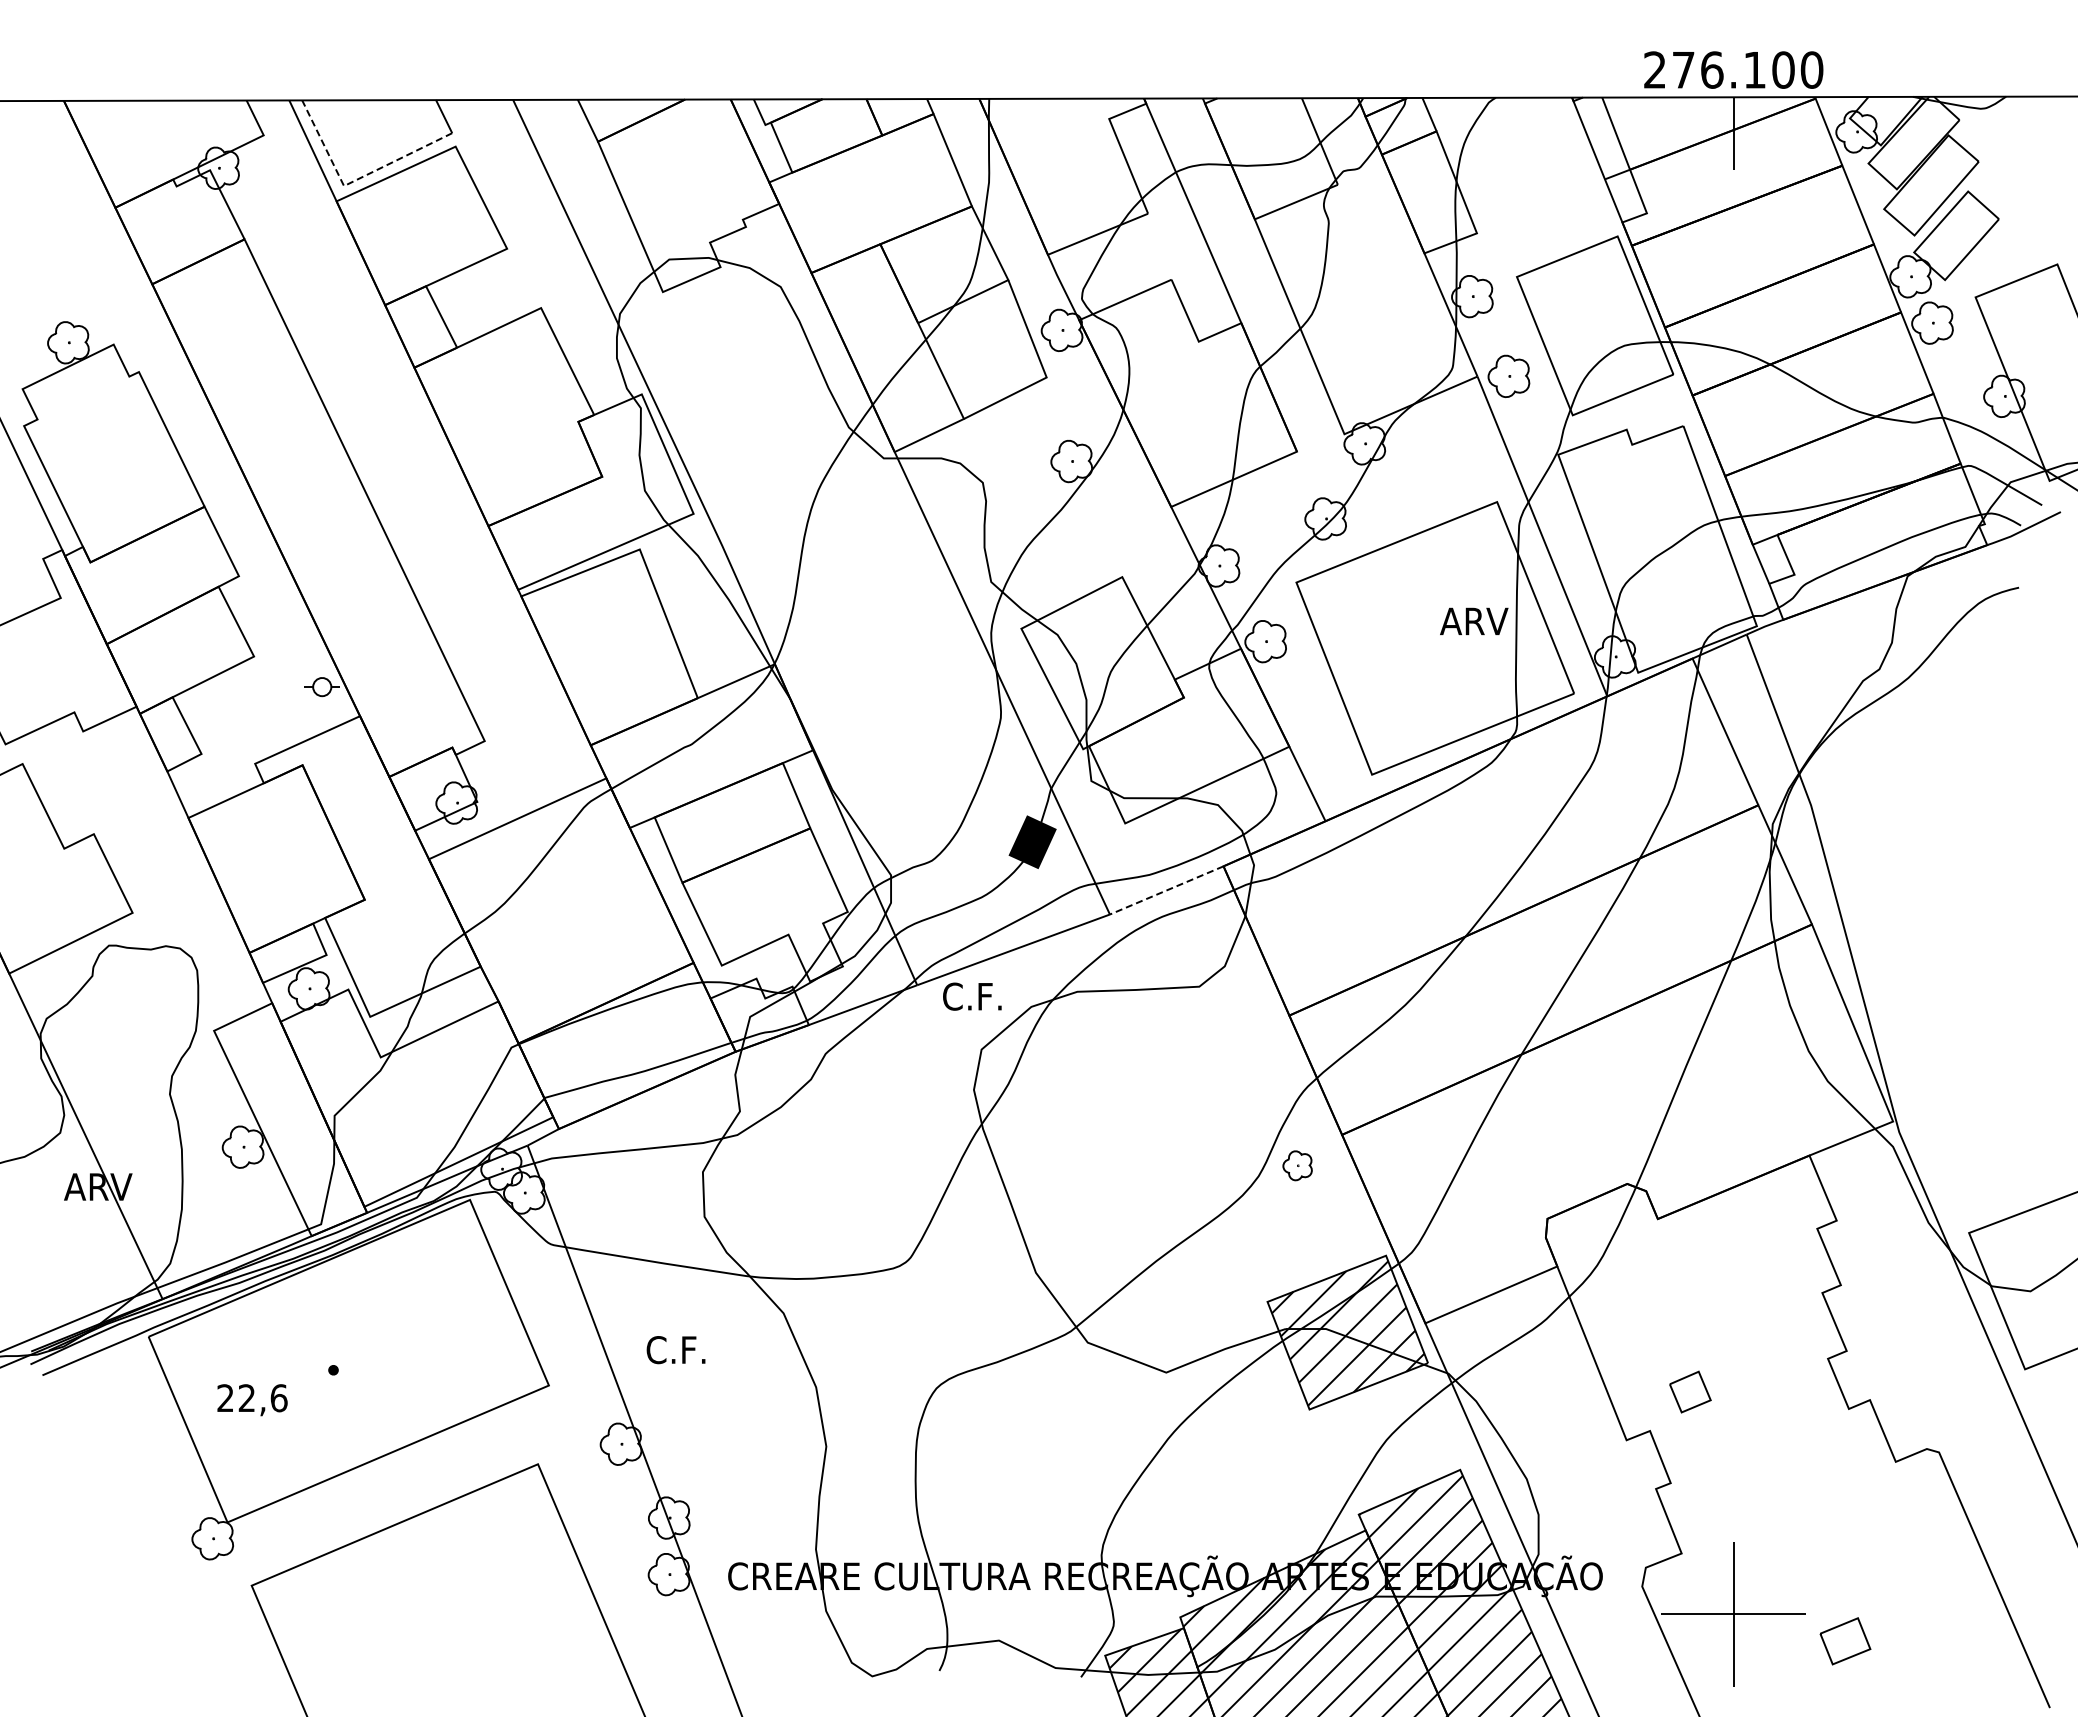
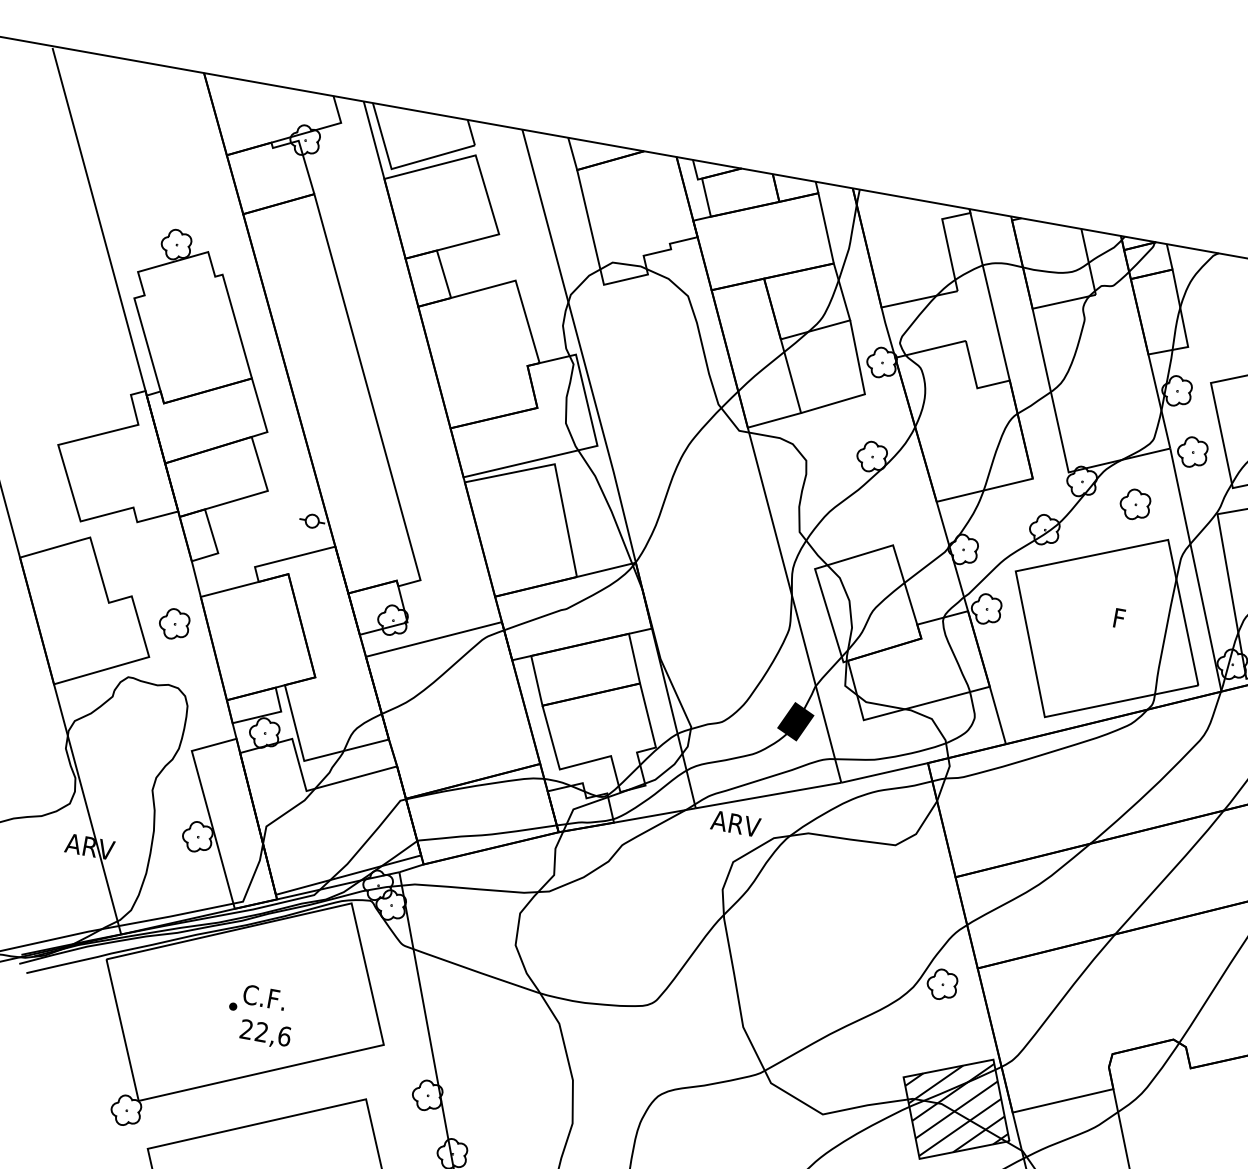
line: (354, 180) -> (399, 166), dashed -> solid
part: (1443, 461) -> (1135, 504), added
text: (1474, 621) -> (1136, 621), ARV -> F
part: (158, 861) -> (174, 623), added
line: (1166, 890) -> (884, 772), dashed -> solid
text: (975, 996) -> (735, 823), C.F. -> ARV
part: (1297, 1165) -> (942, 984), size x1.43
text: (675, 1350) -> (264, 997), moved
text: (252, 1400) -> (265, 1034), moved

